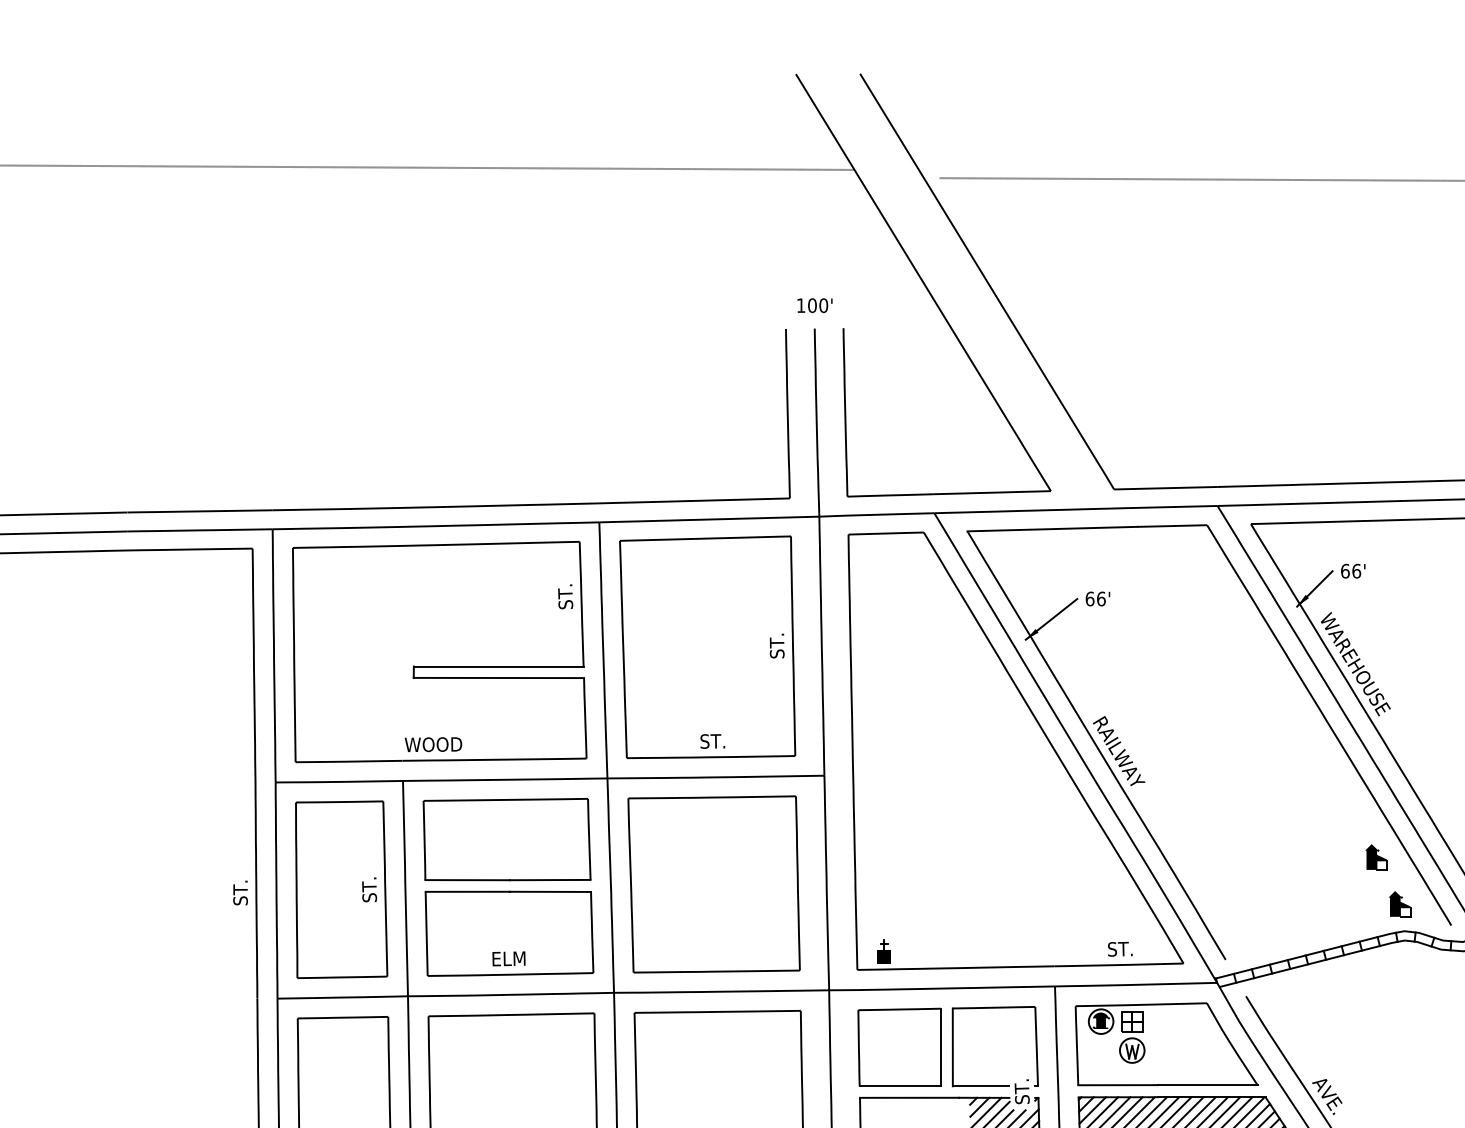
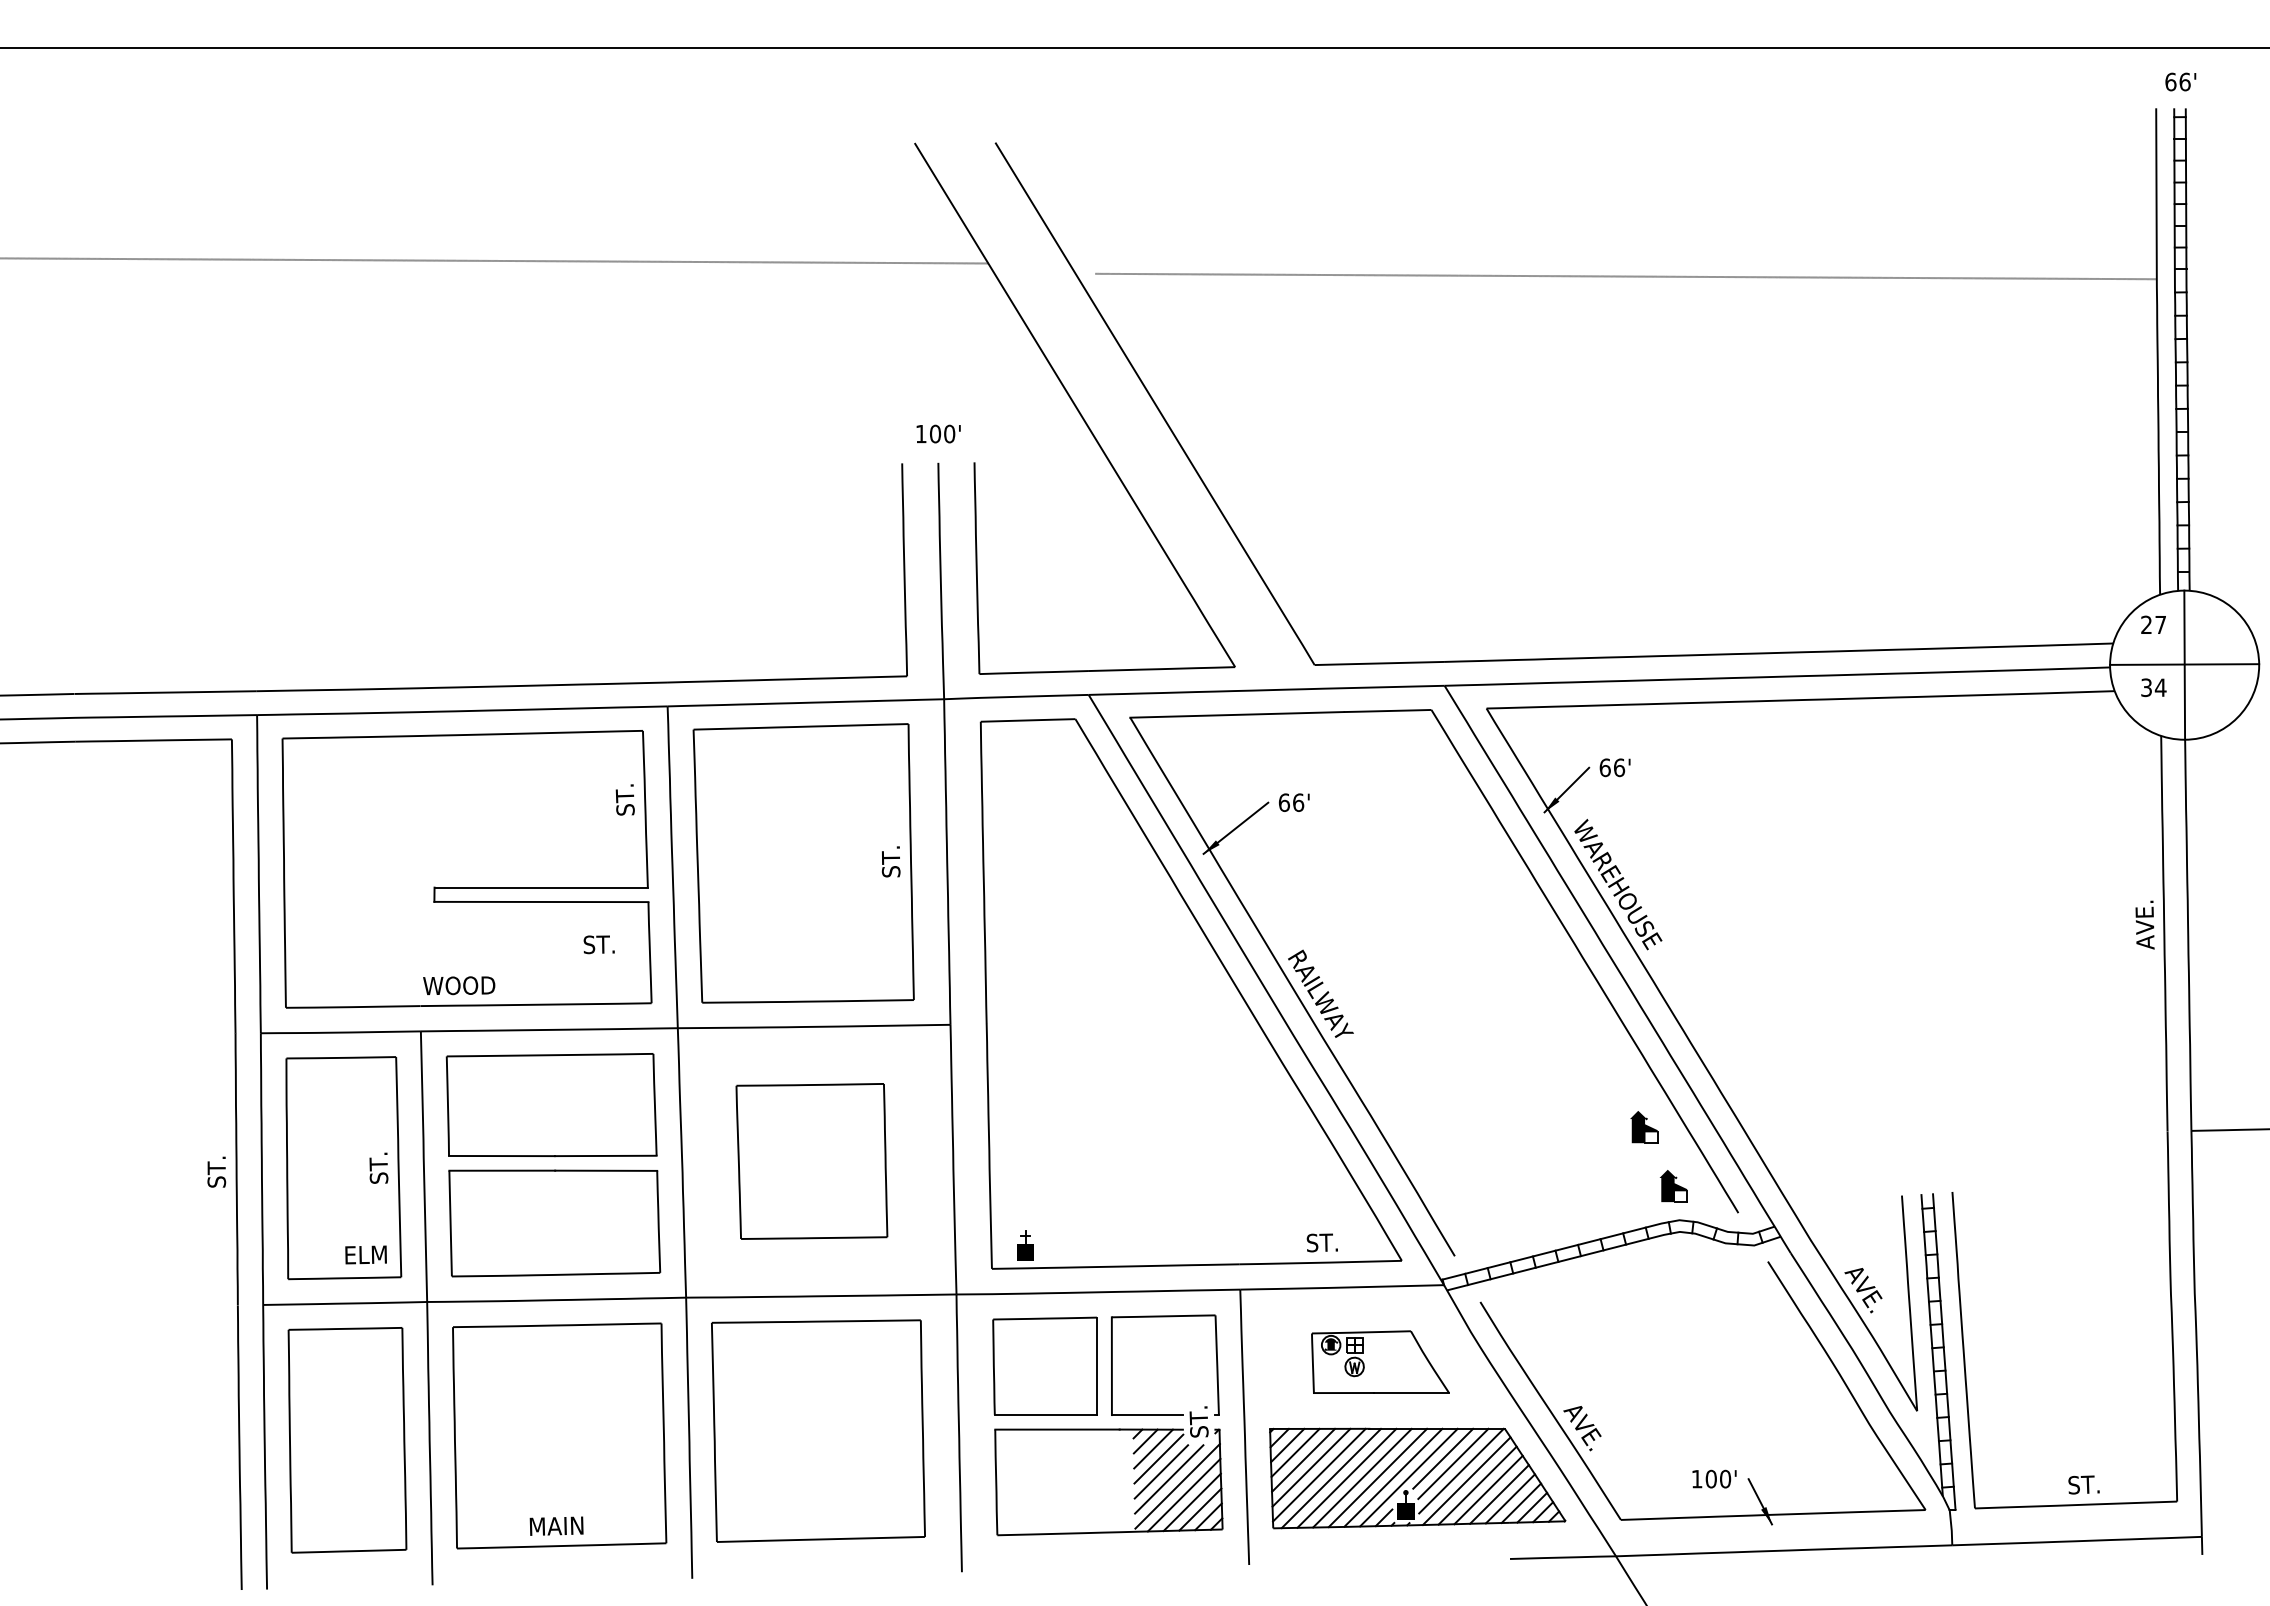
text: (712, 741) -> (598, 944), moved
part: (713, 884) -> (811, 1161), size x0.7
text: (508, 958) -> (365, 1254), moved
part: (1166, 1043) -> (1380, 1361), size x0.6

